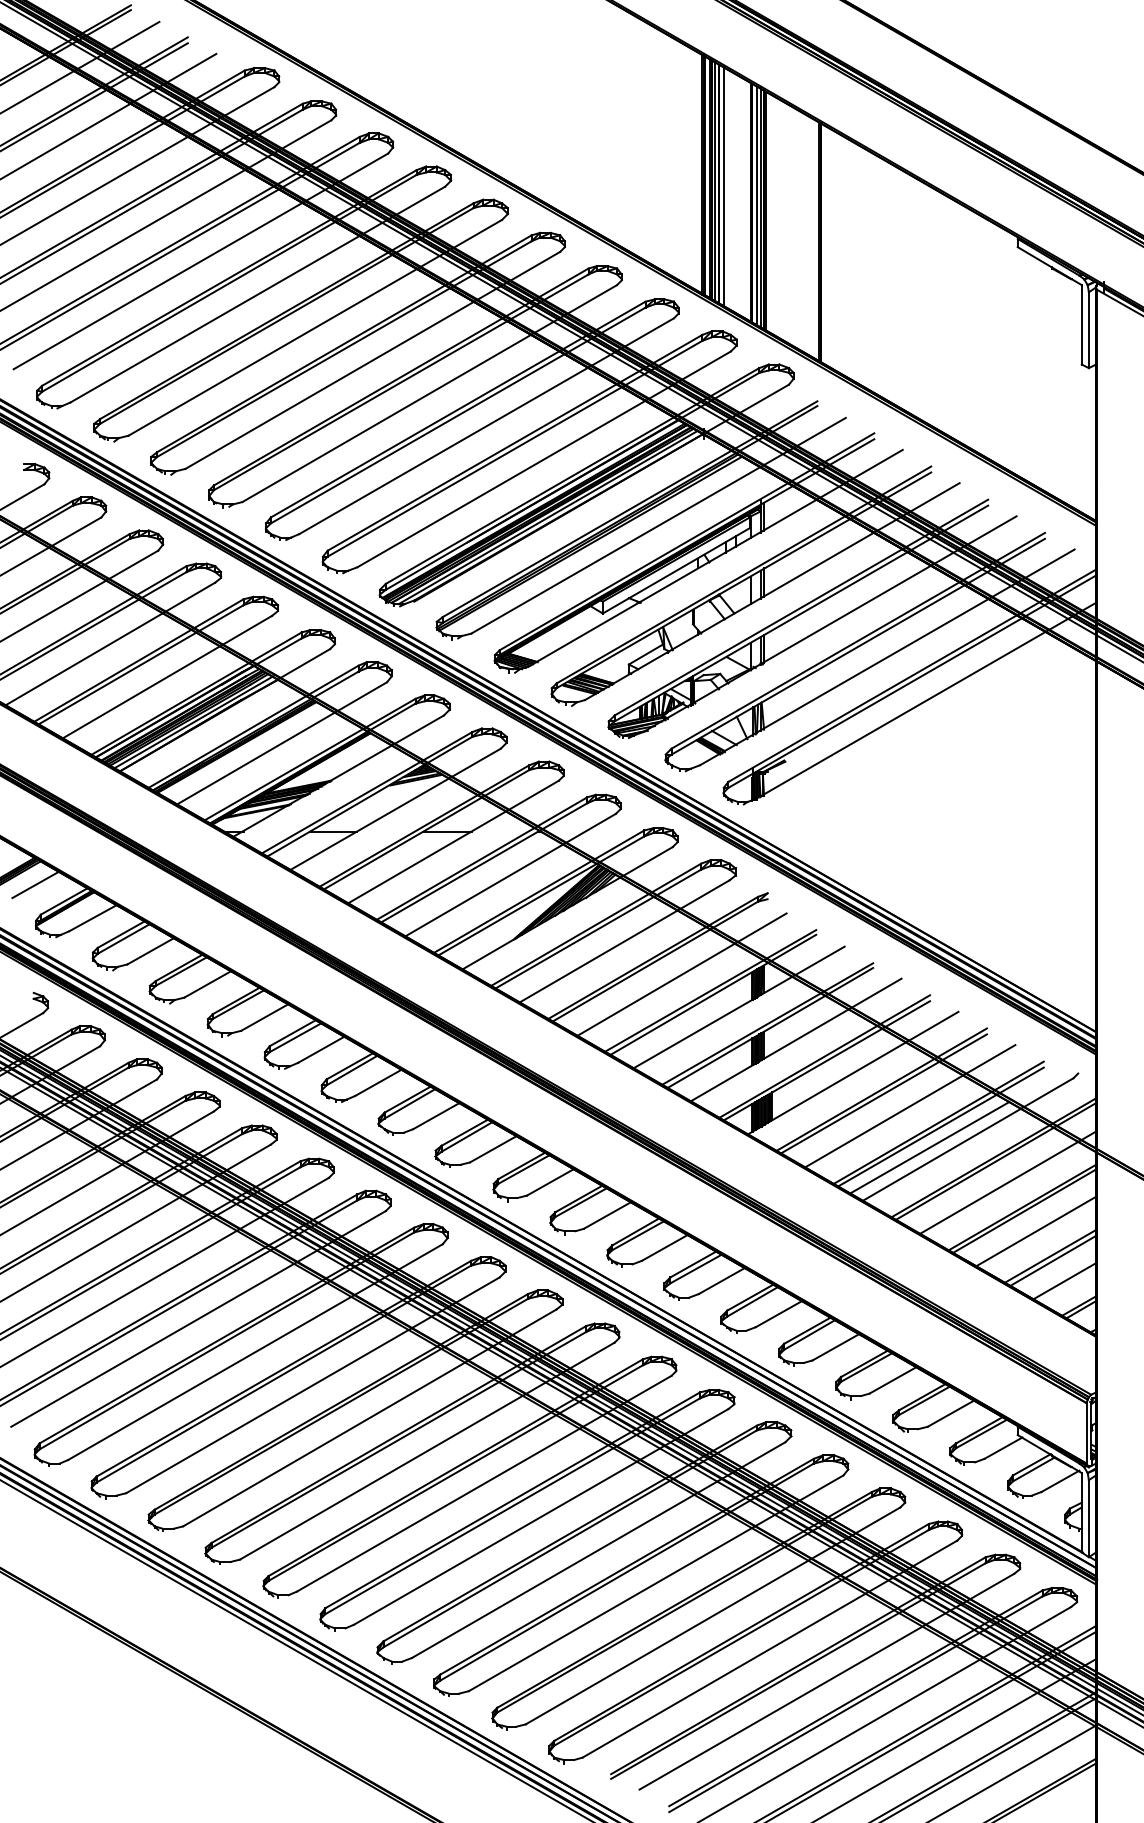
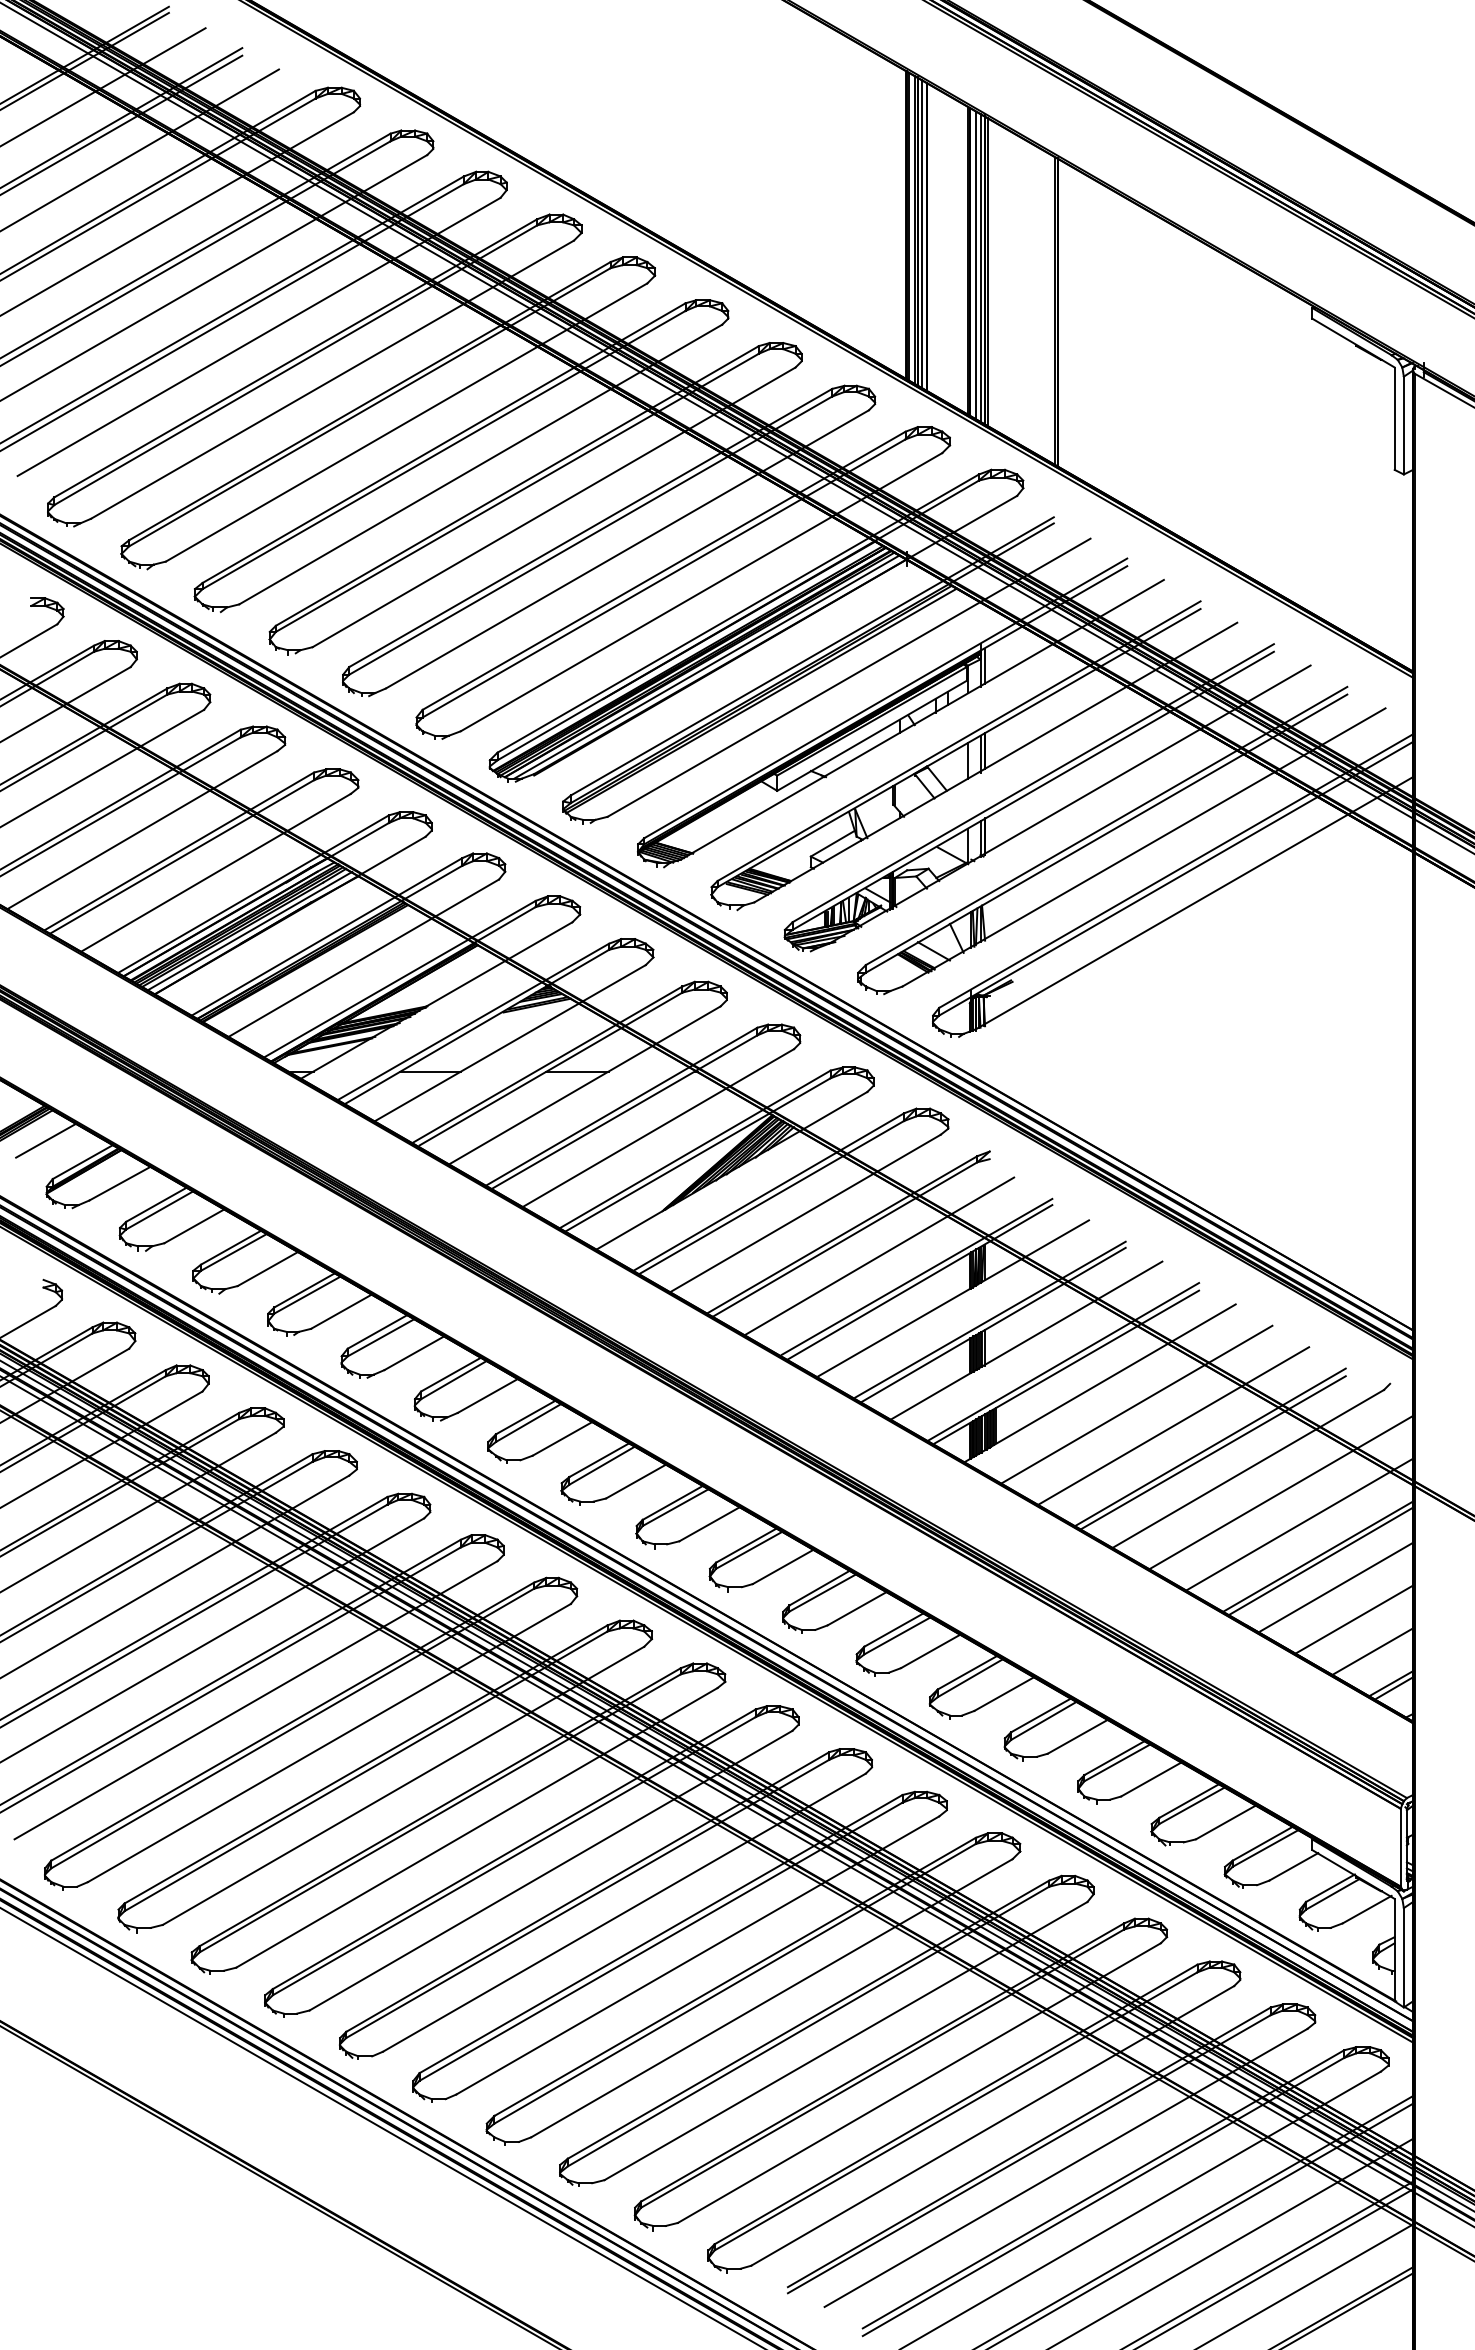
line: (724, 186) -> (933, 240), removed
line: (884, 1093) -> (1140, 1409), removed
line: (929, 1147) -> (1198, 1479), removed
line: (996, 1160) -> (1284, 1496), removed
line: (1052, 1260) -> (1357, 1625), removed

